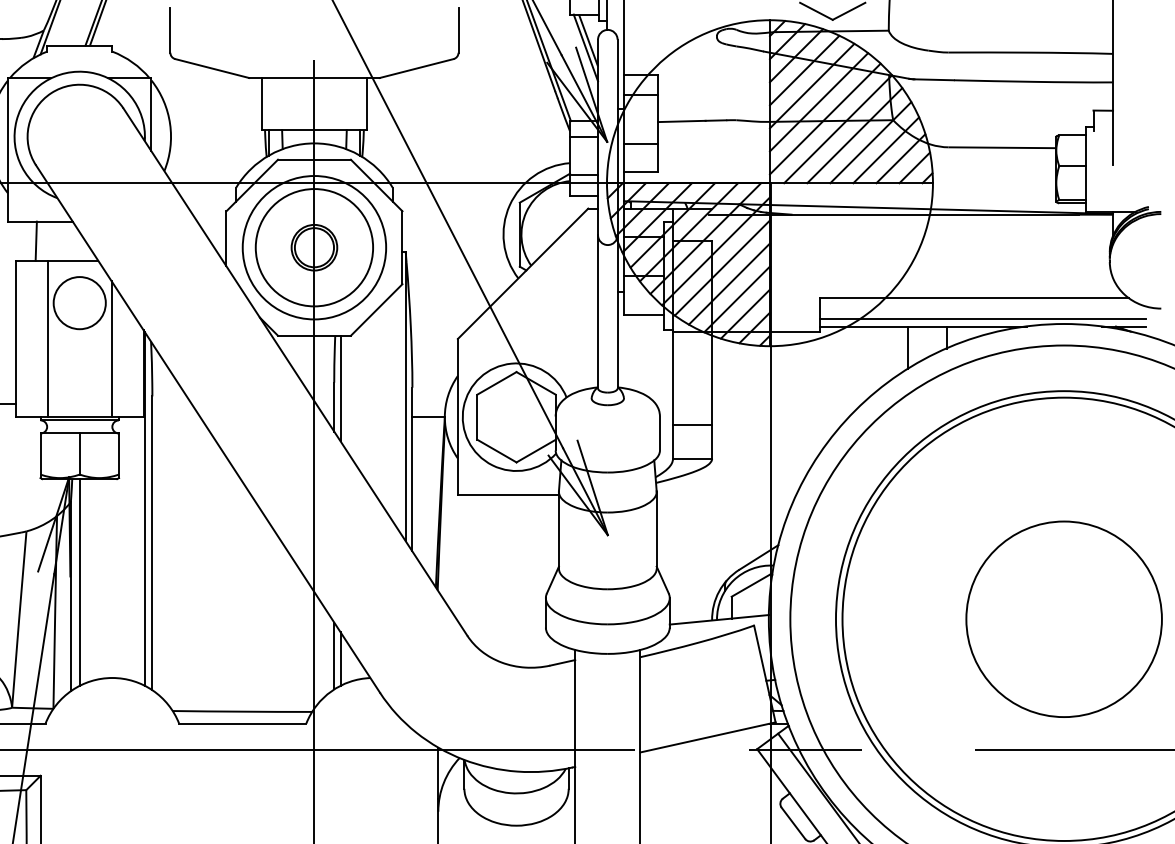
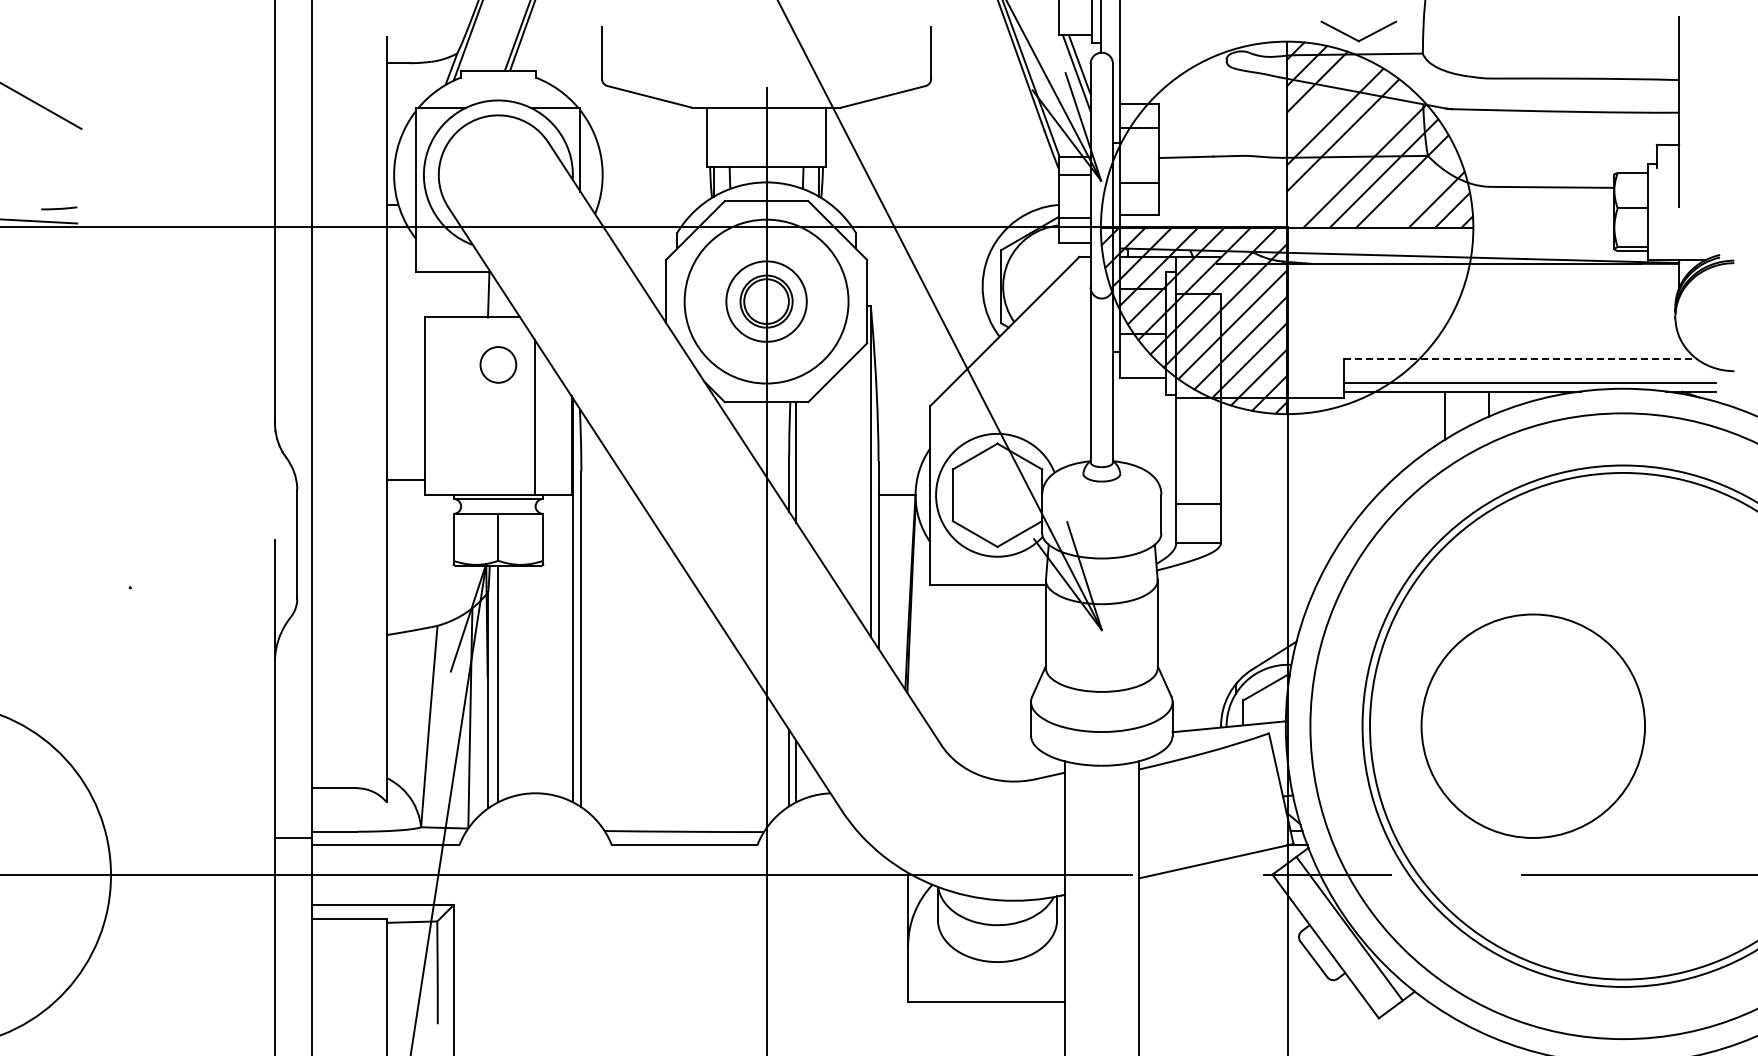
line: (804, 69) -> (1326, 98), removed
line: (825, 118) -> (1350, 154), removed
line: (885, 149) -> (1419, 189), removed
line: (36, 240) -> (488, 294), moved
circle: (314, 247) -> (766, 301), size x0.6
line: (974, 298) -> (1520, 359), solid -> dashed
circle: (79, 302) -> (498, 364), size x0.6
line: (47, 338) -> (461, 405), removed
circle: (1063, 618) -> (1532, 725), moved

